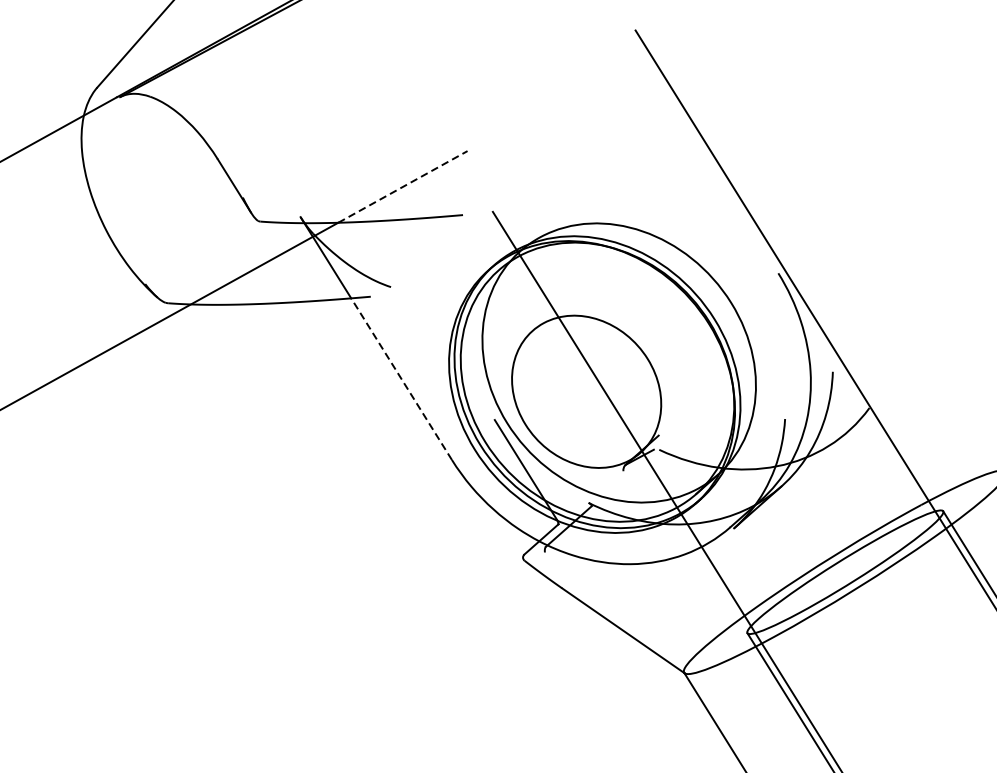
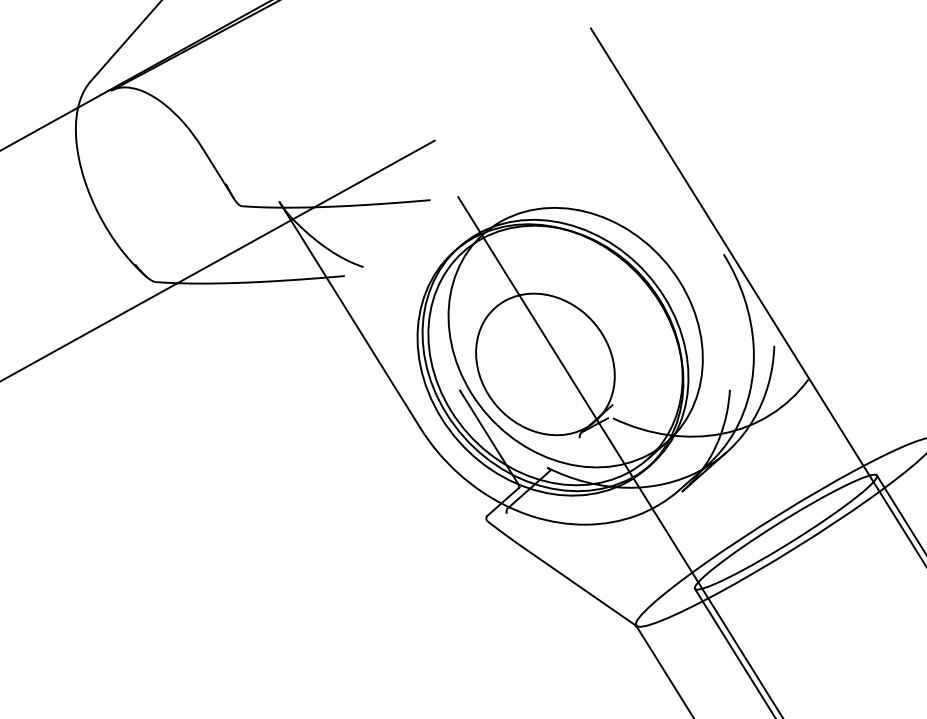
line: (402, 186) -> (374, 173), dashed -> solid
line: (401, 378) -> (373, 352), dashed -> solid

